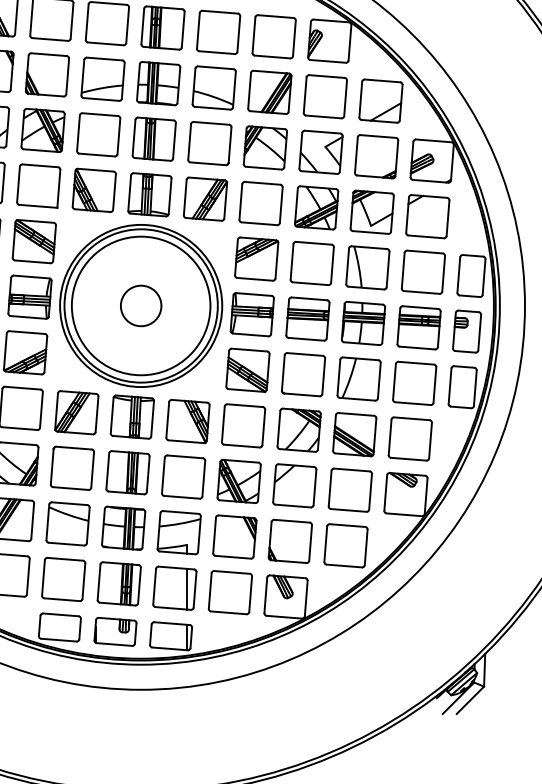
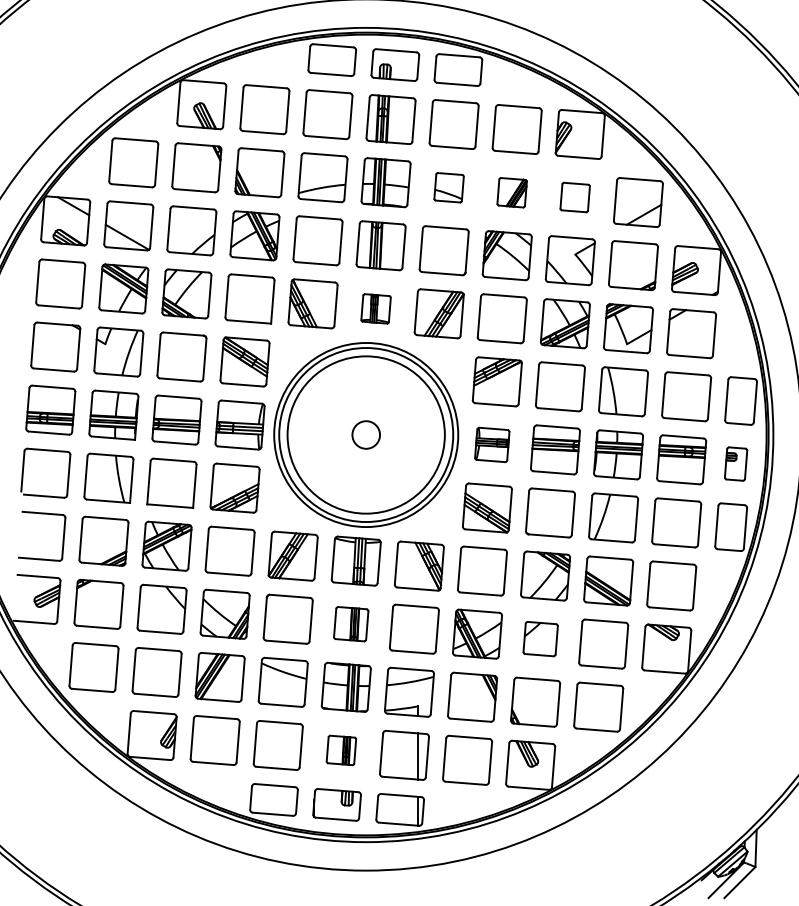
part: (213, 87) -> (448, 187), size x0.6
part: (269, 92) -> (511, 192), size x0.6
part: (324, 96) -> (574, 197), size x0.6
part: (149, 194) -> (375, 308), size x0.6
circle: (141, 306) -> (366, 435), size x0.6
part: (251, 314) -> (491, 444), size x0.7
part: (466, 331) -> (735, 463), size x0.7
part: (127, 472) -> (350, 623), size x0.7
part: (294, 485) -> (540, 638), size x0.7
part: (119, 583) -> (341, 750), size x0.6

